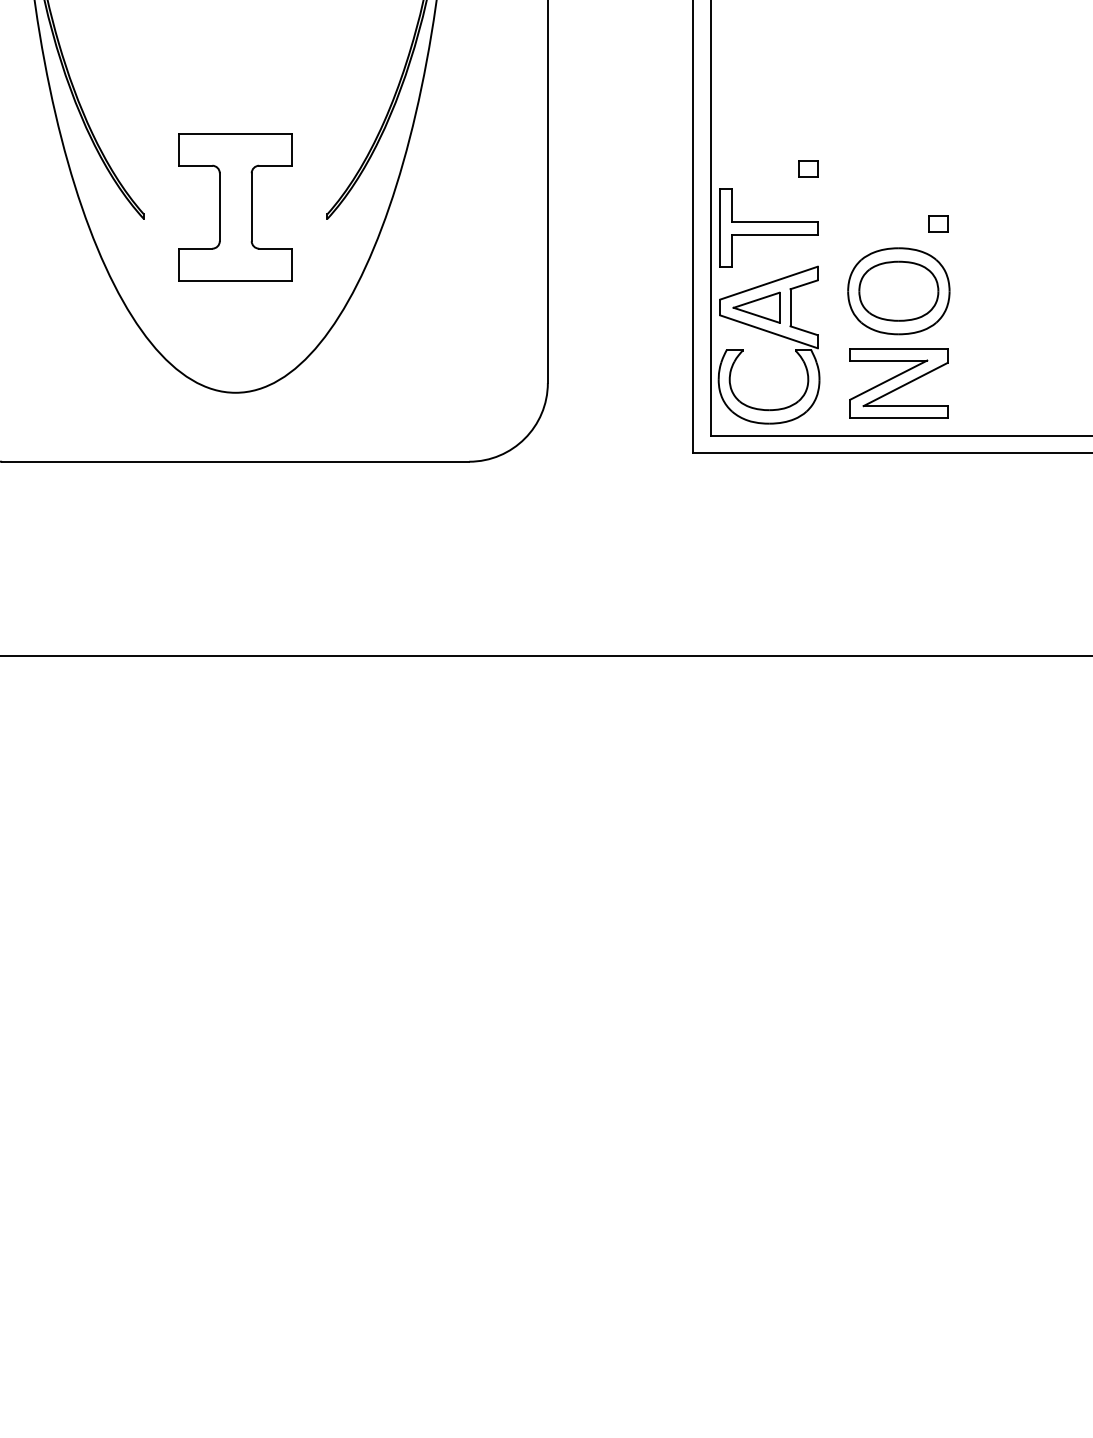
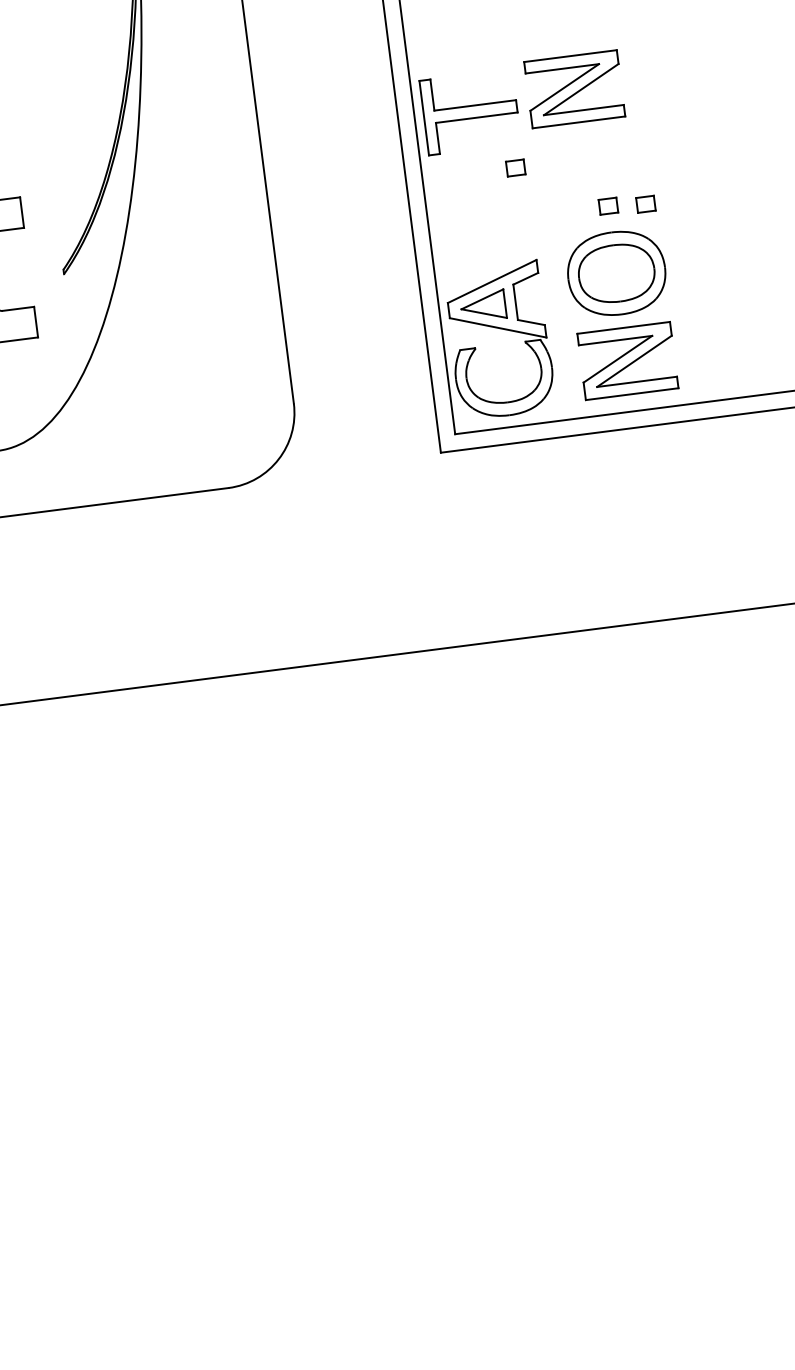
part: (879, 95) -> (574, 89), added
part: (899, 220) -> (608, 205), added
part: (768, 227) -> (469, 111), moved

